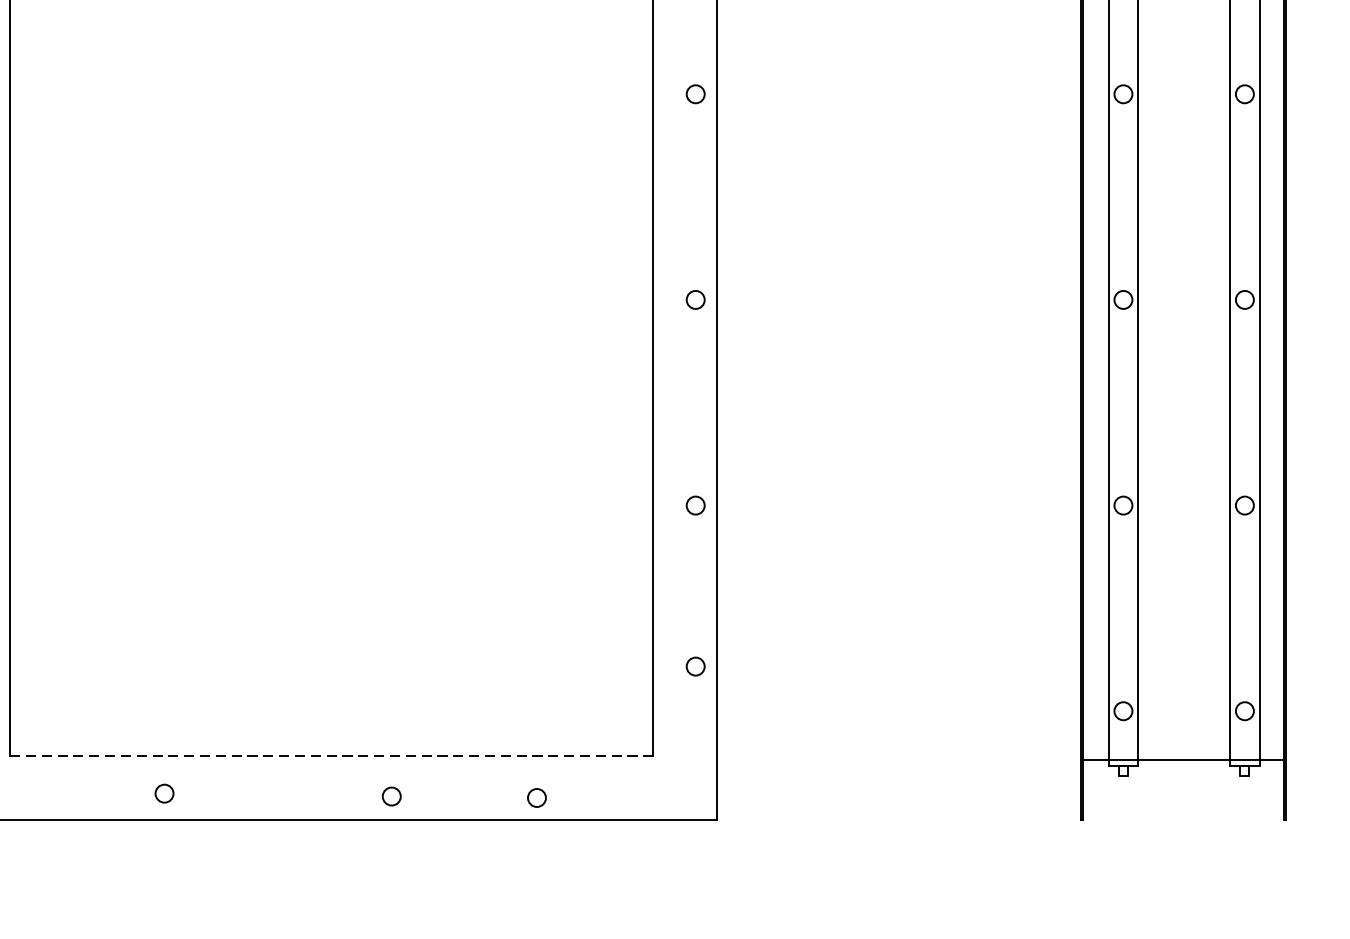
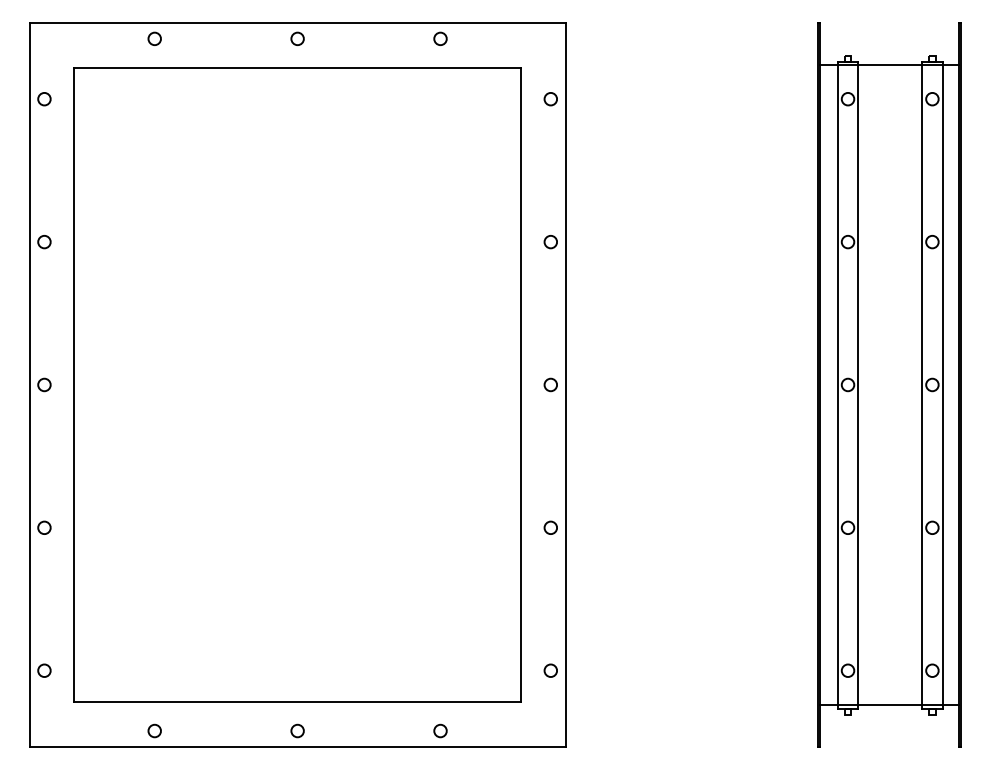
circle: (695, 666) -> (550, 670), moved
line: (332, 756) -> (298, 702), dashed -> solid
circle: (164, 792) -> (154, 730), moved
circle: (391, 795) -> (297, 730), moved

